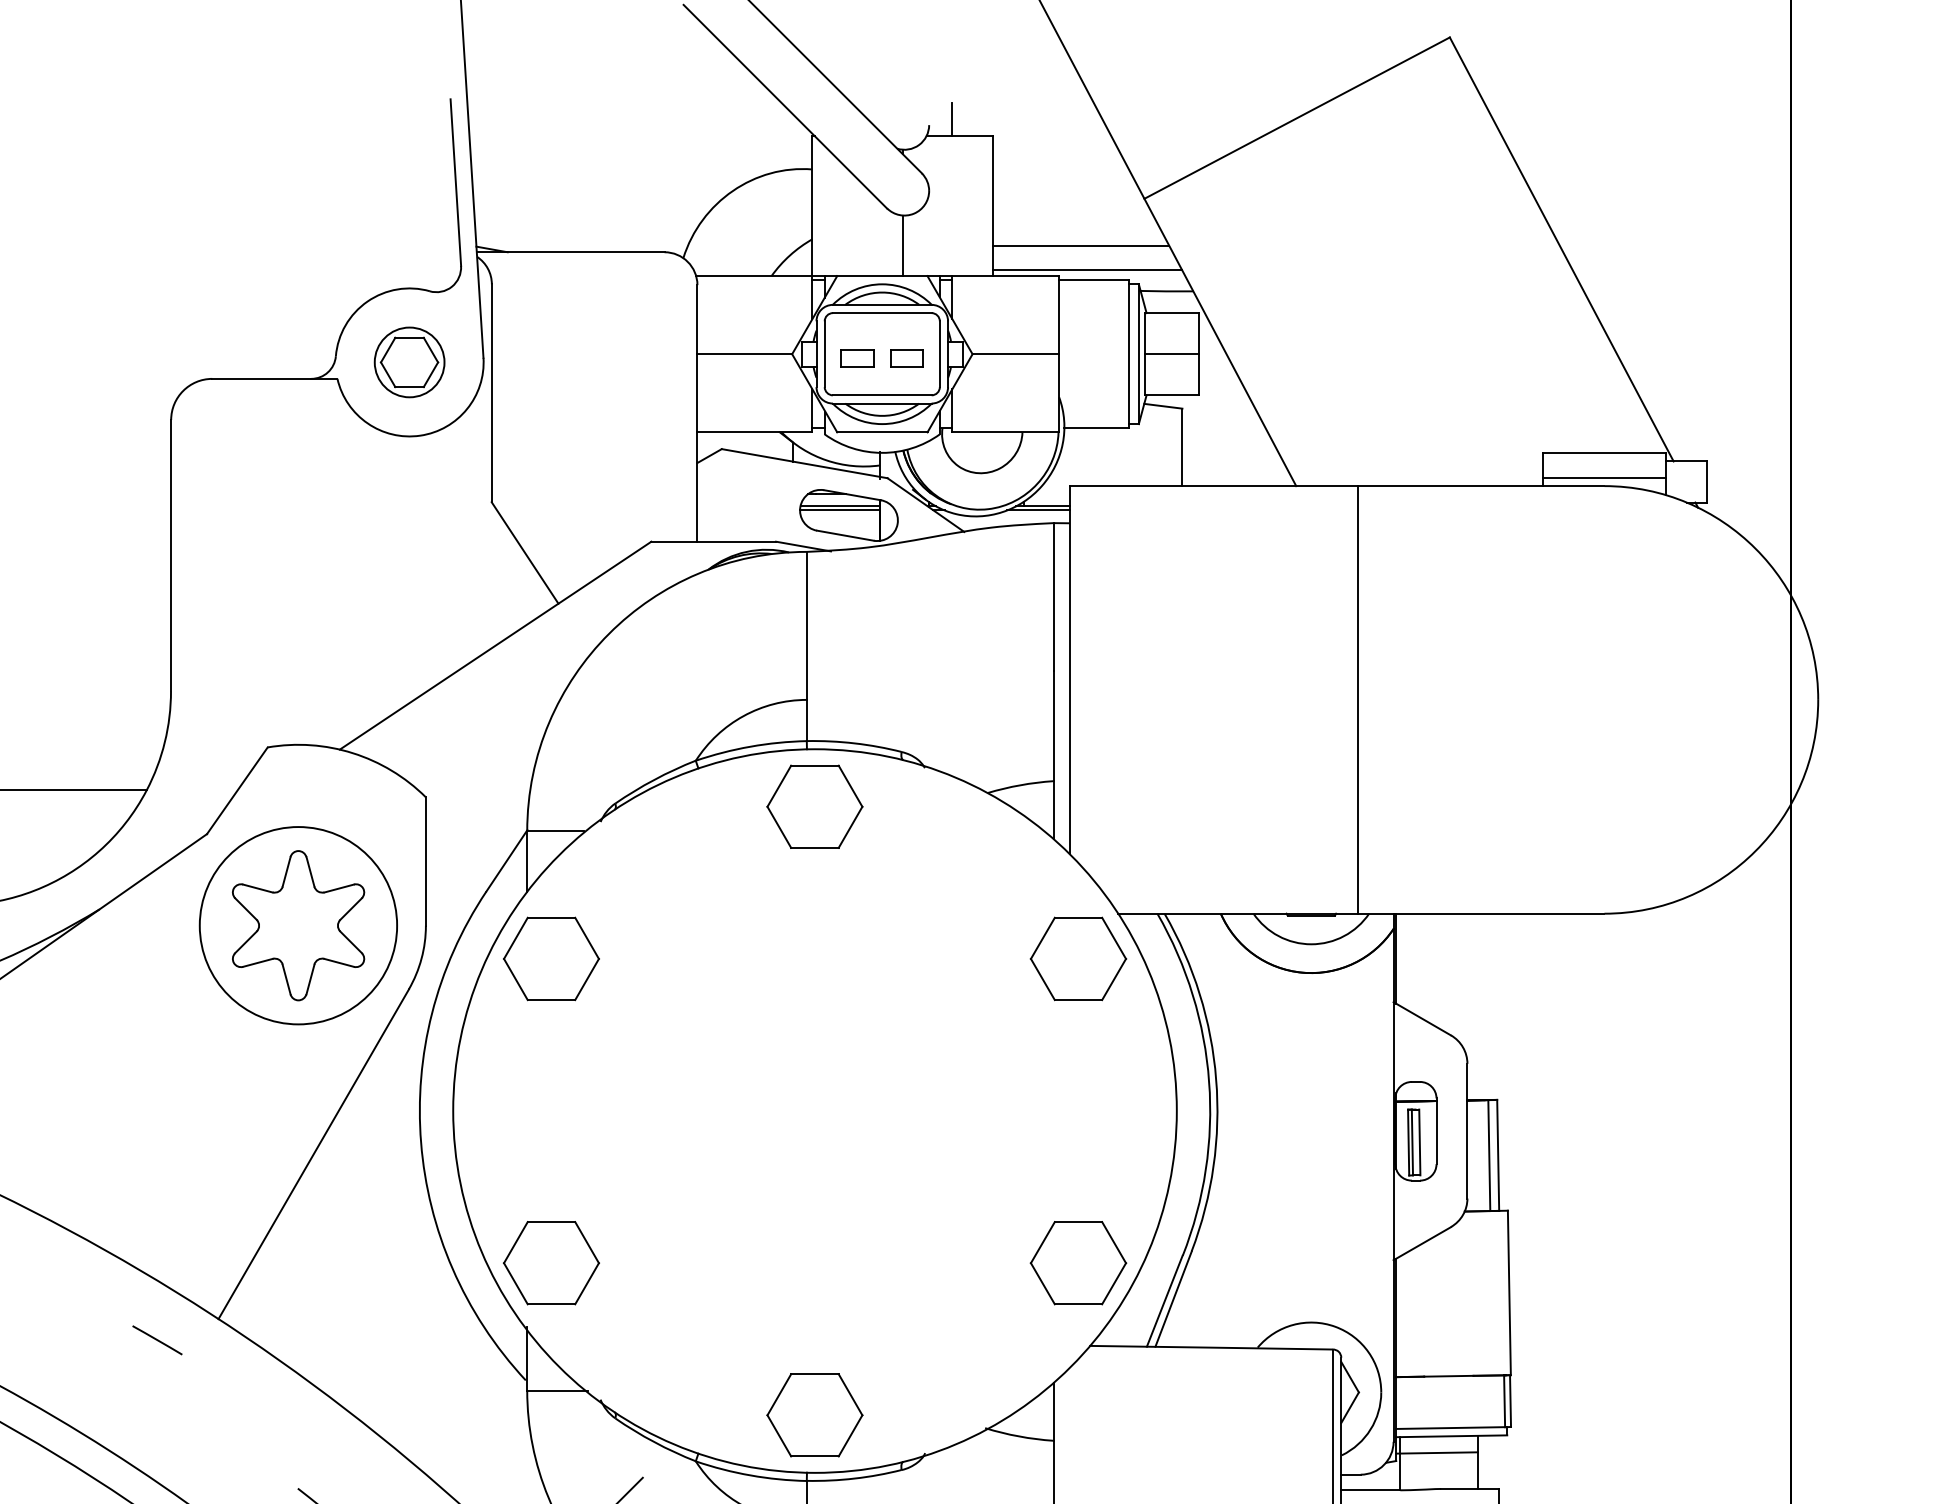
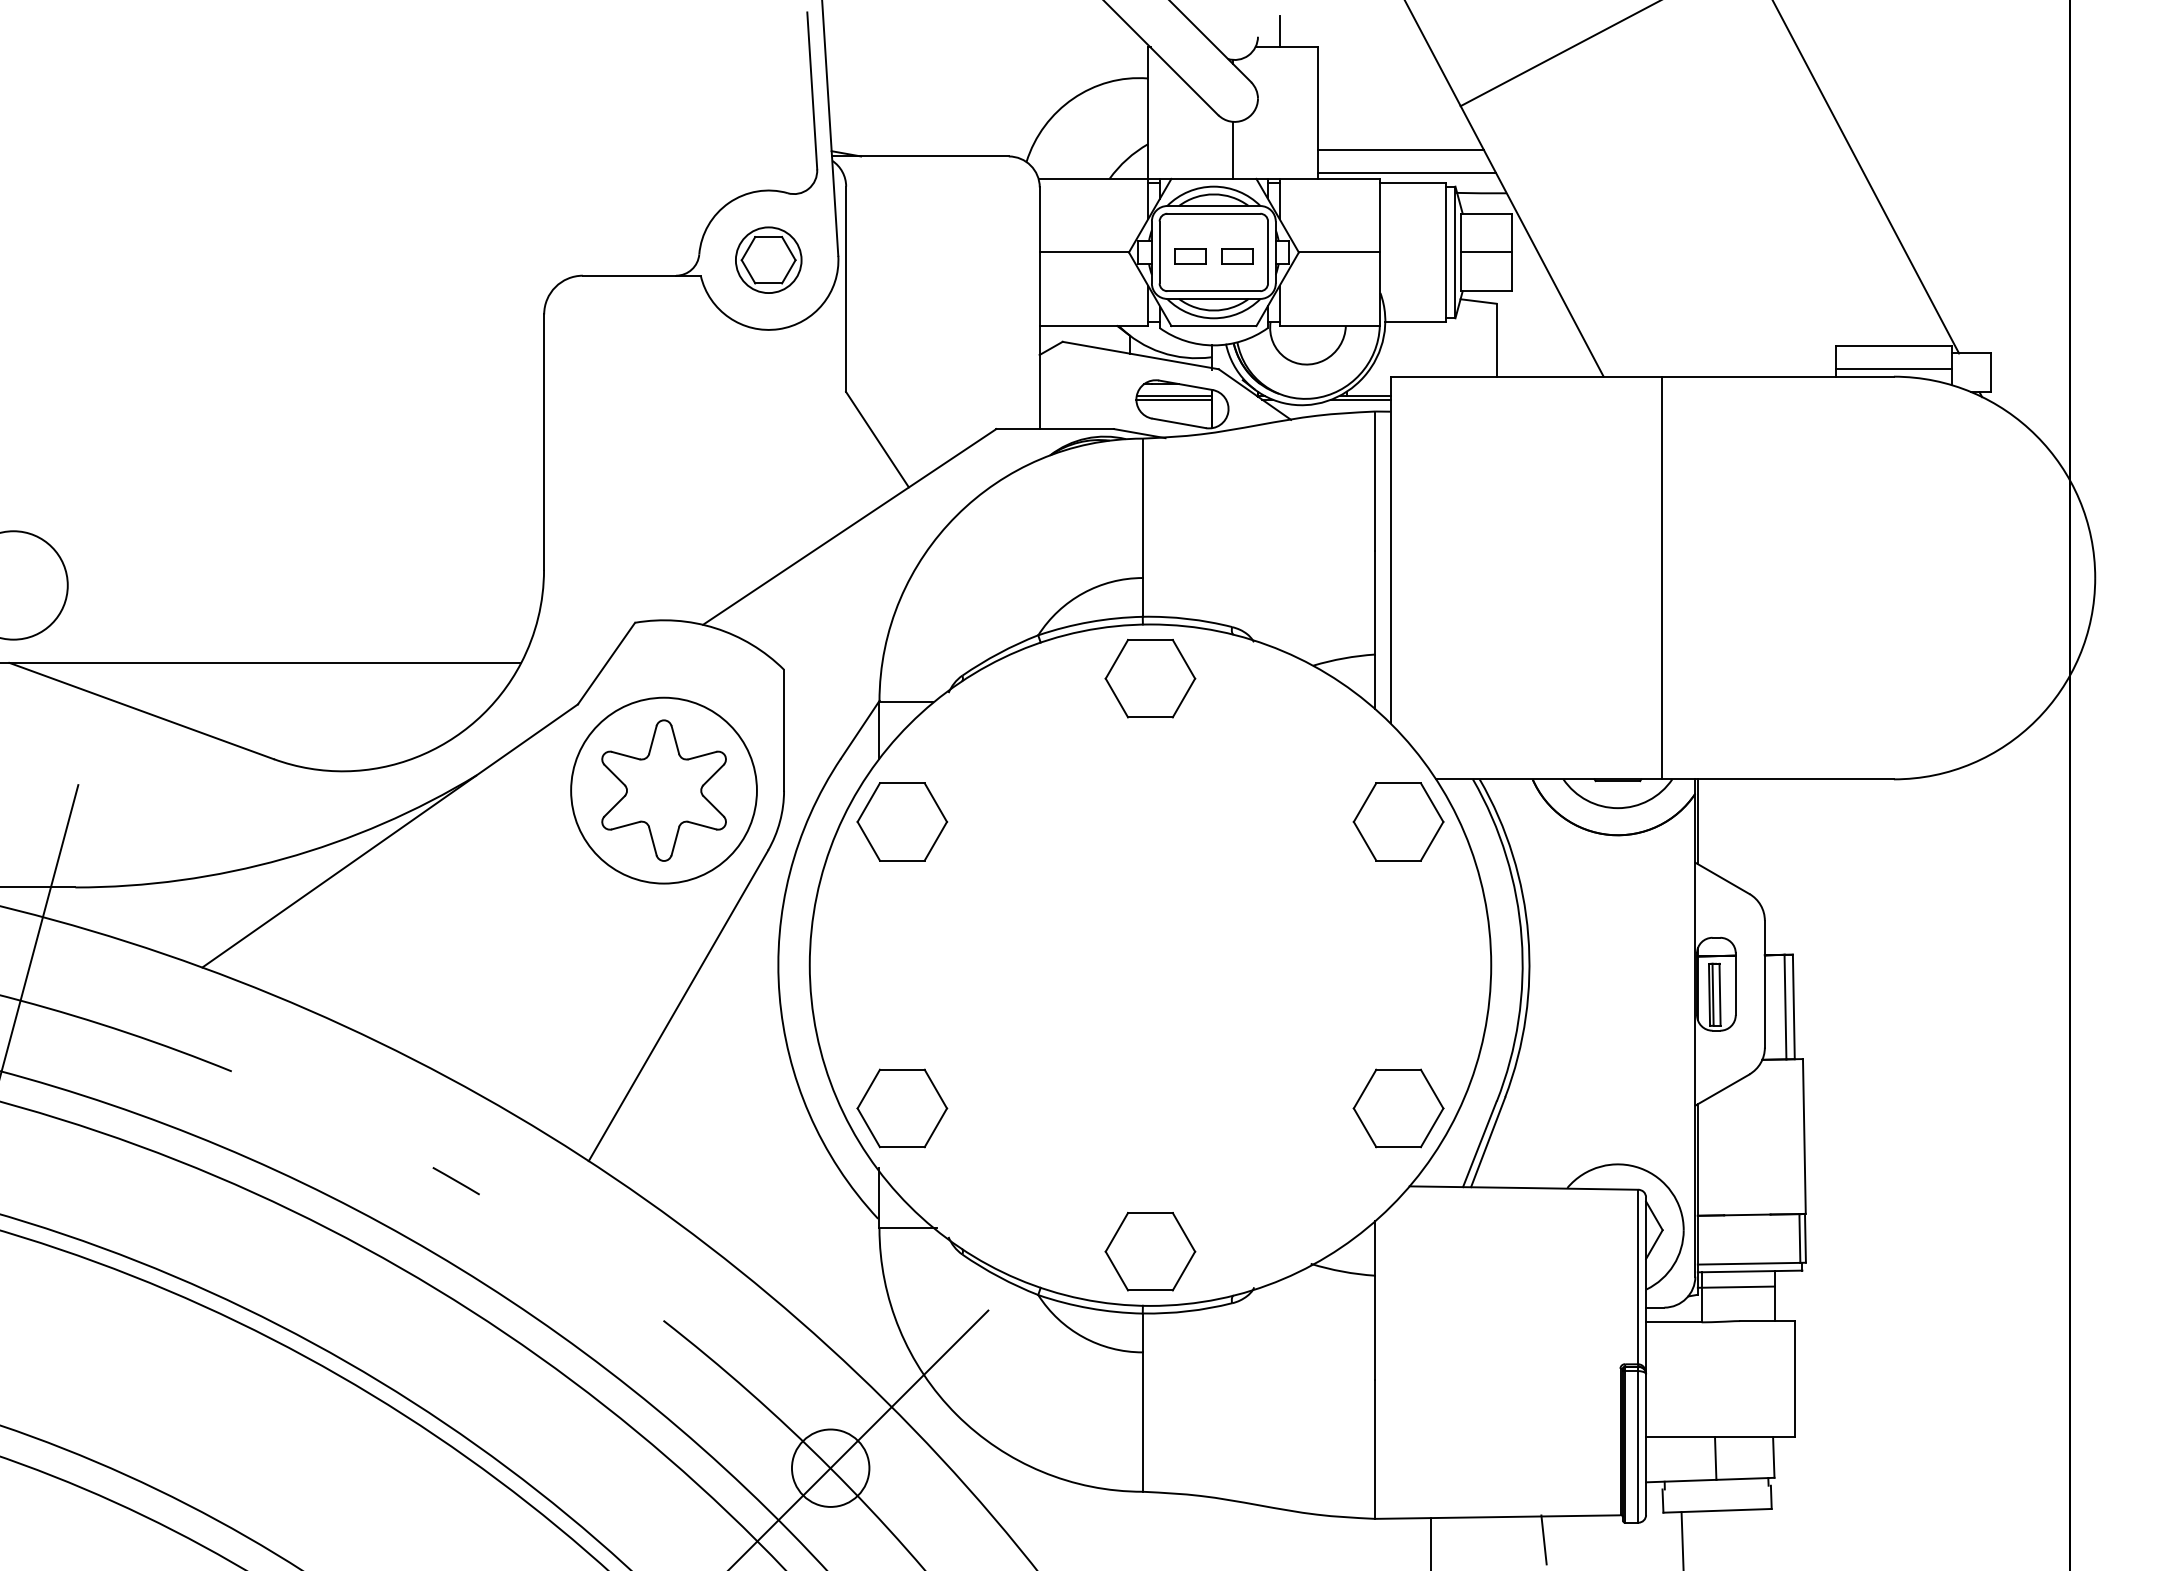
line: (156, 1340) -> (455, 1181), moved

